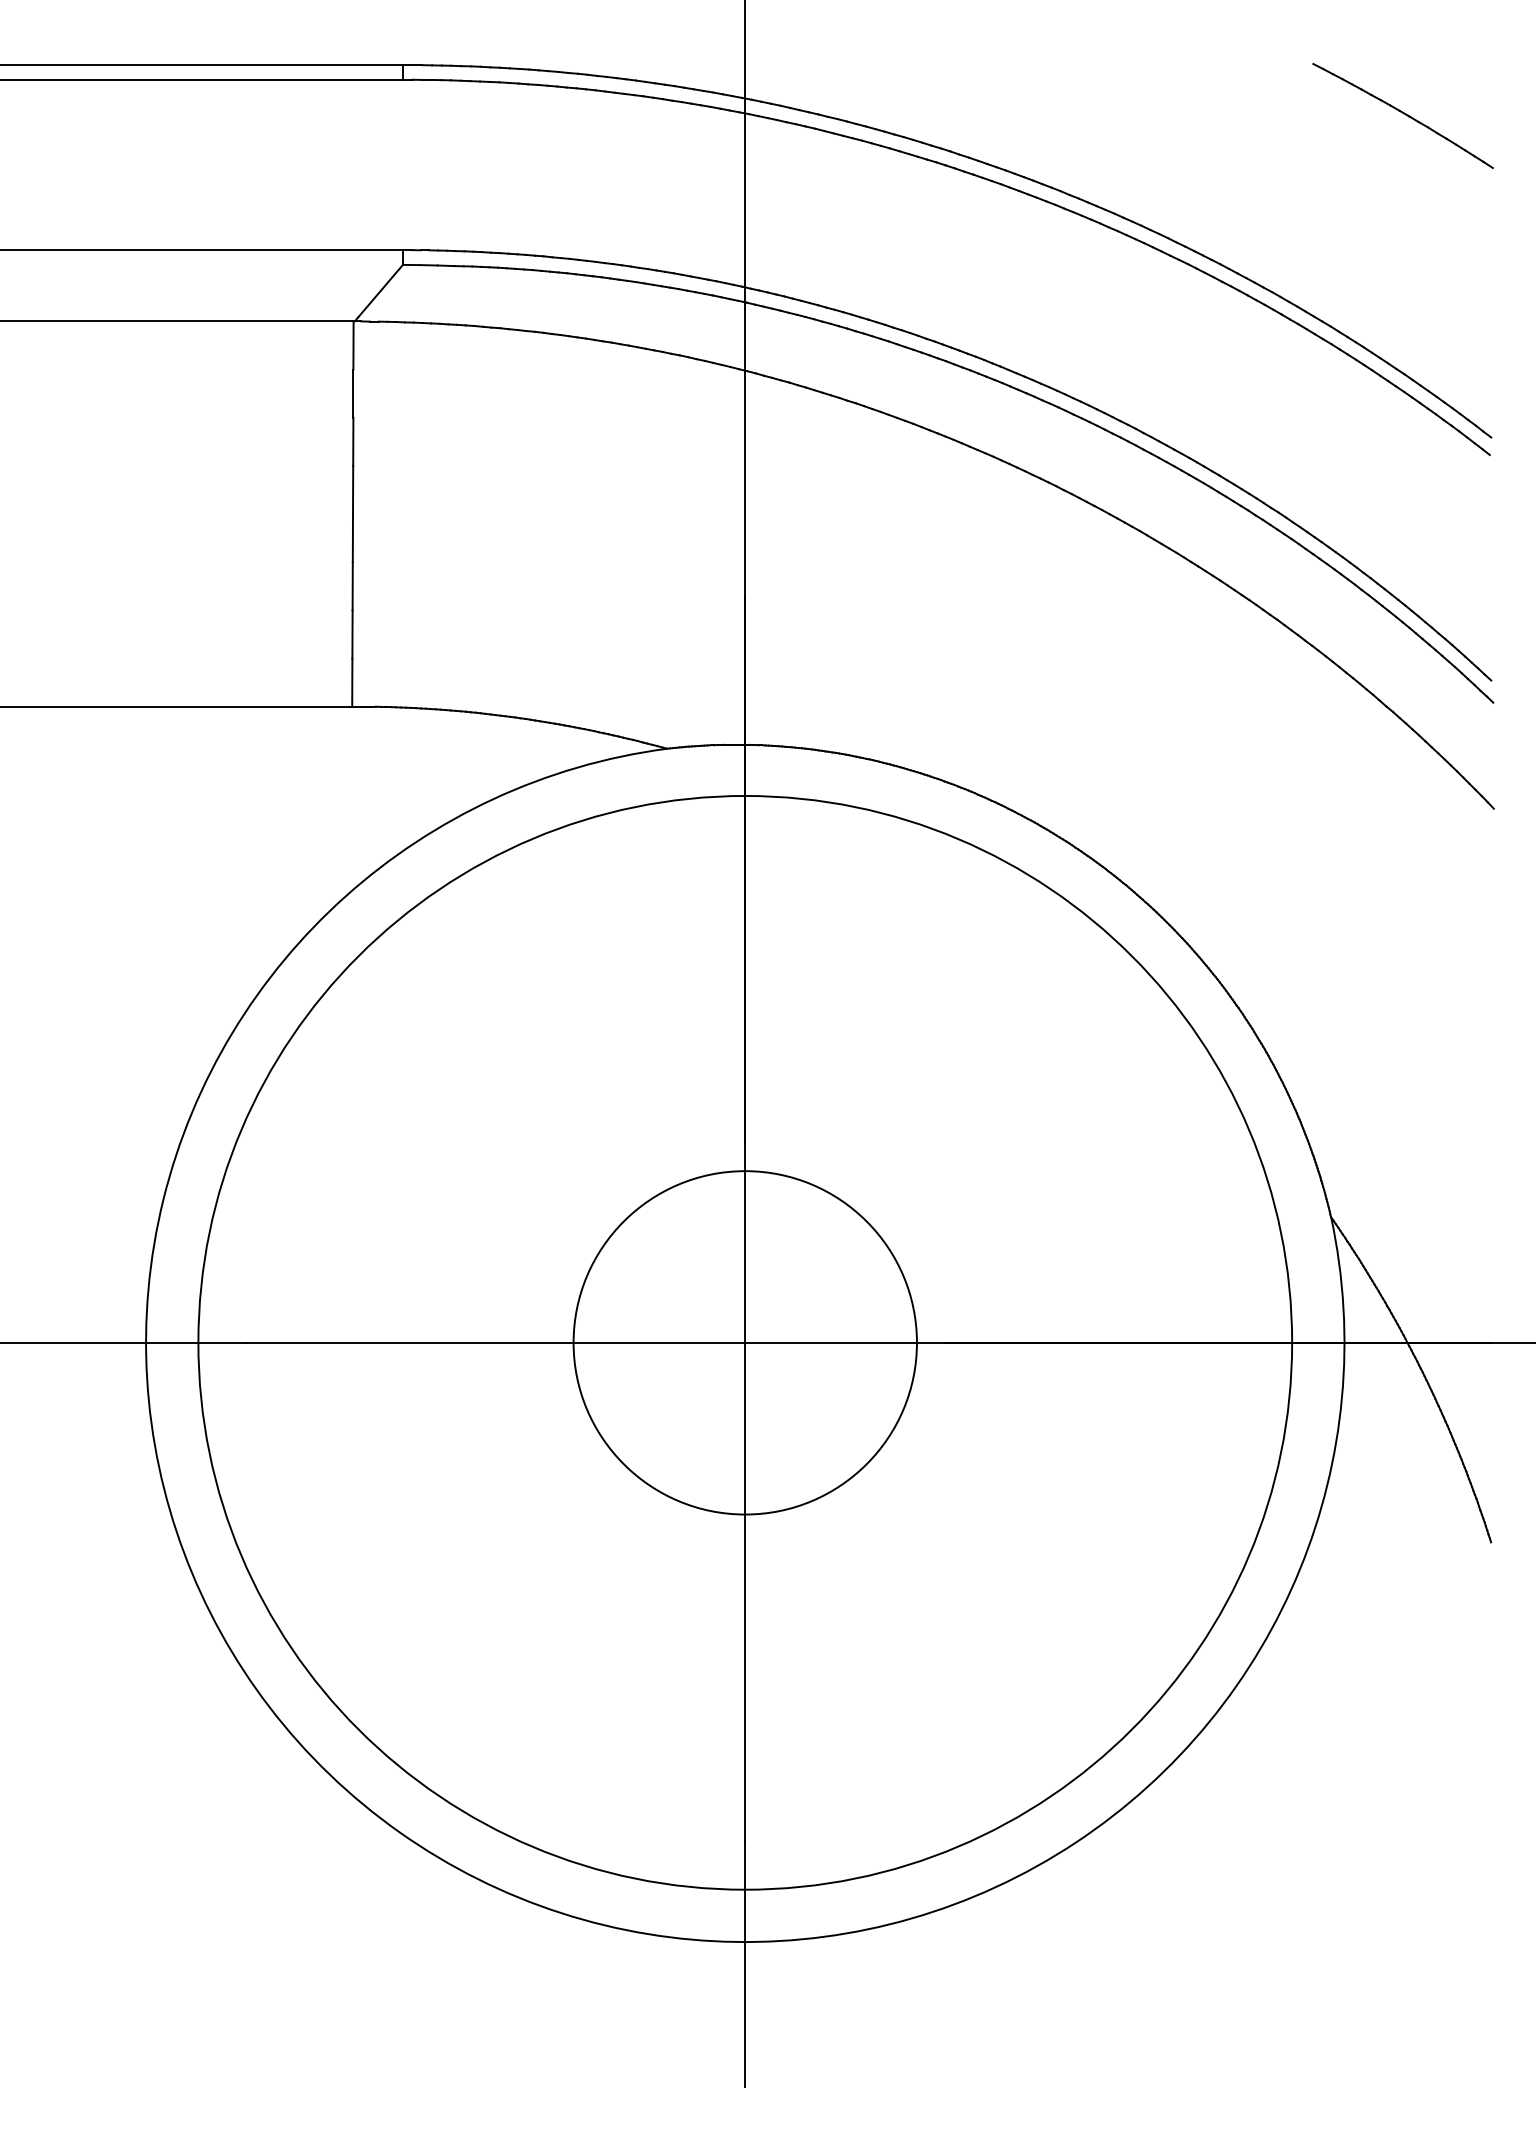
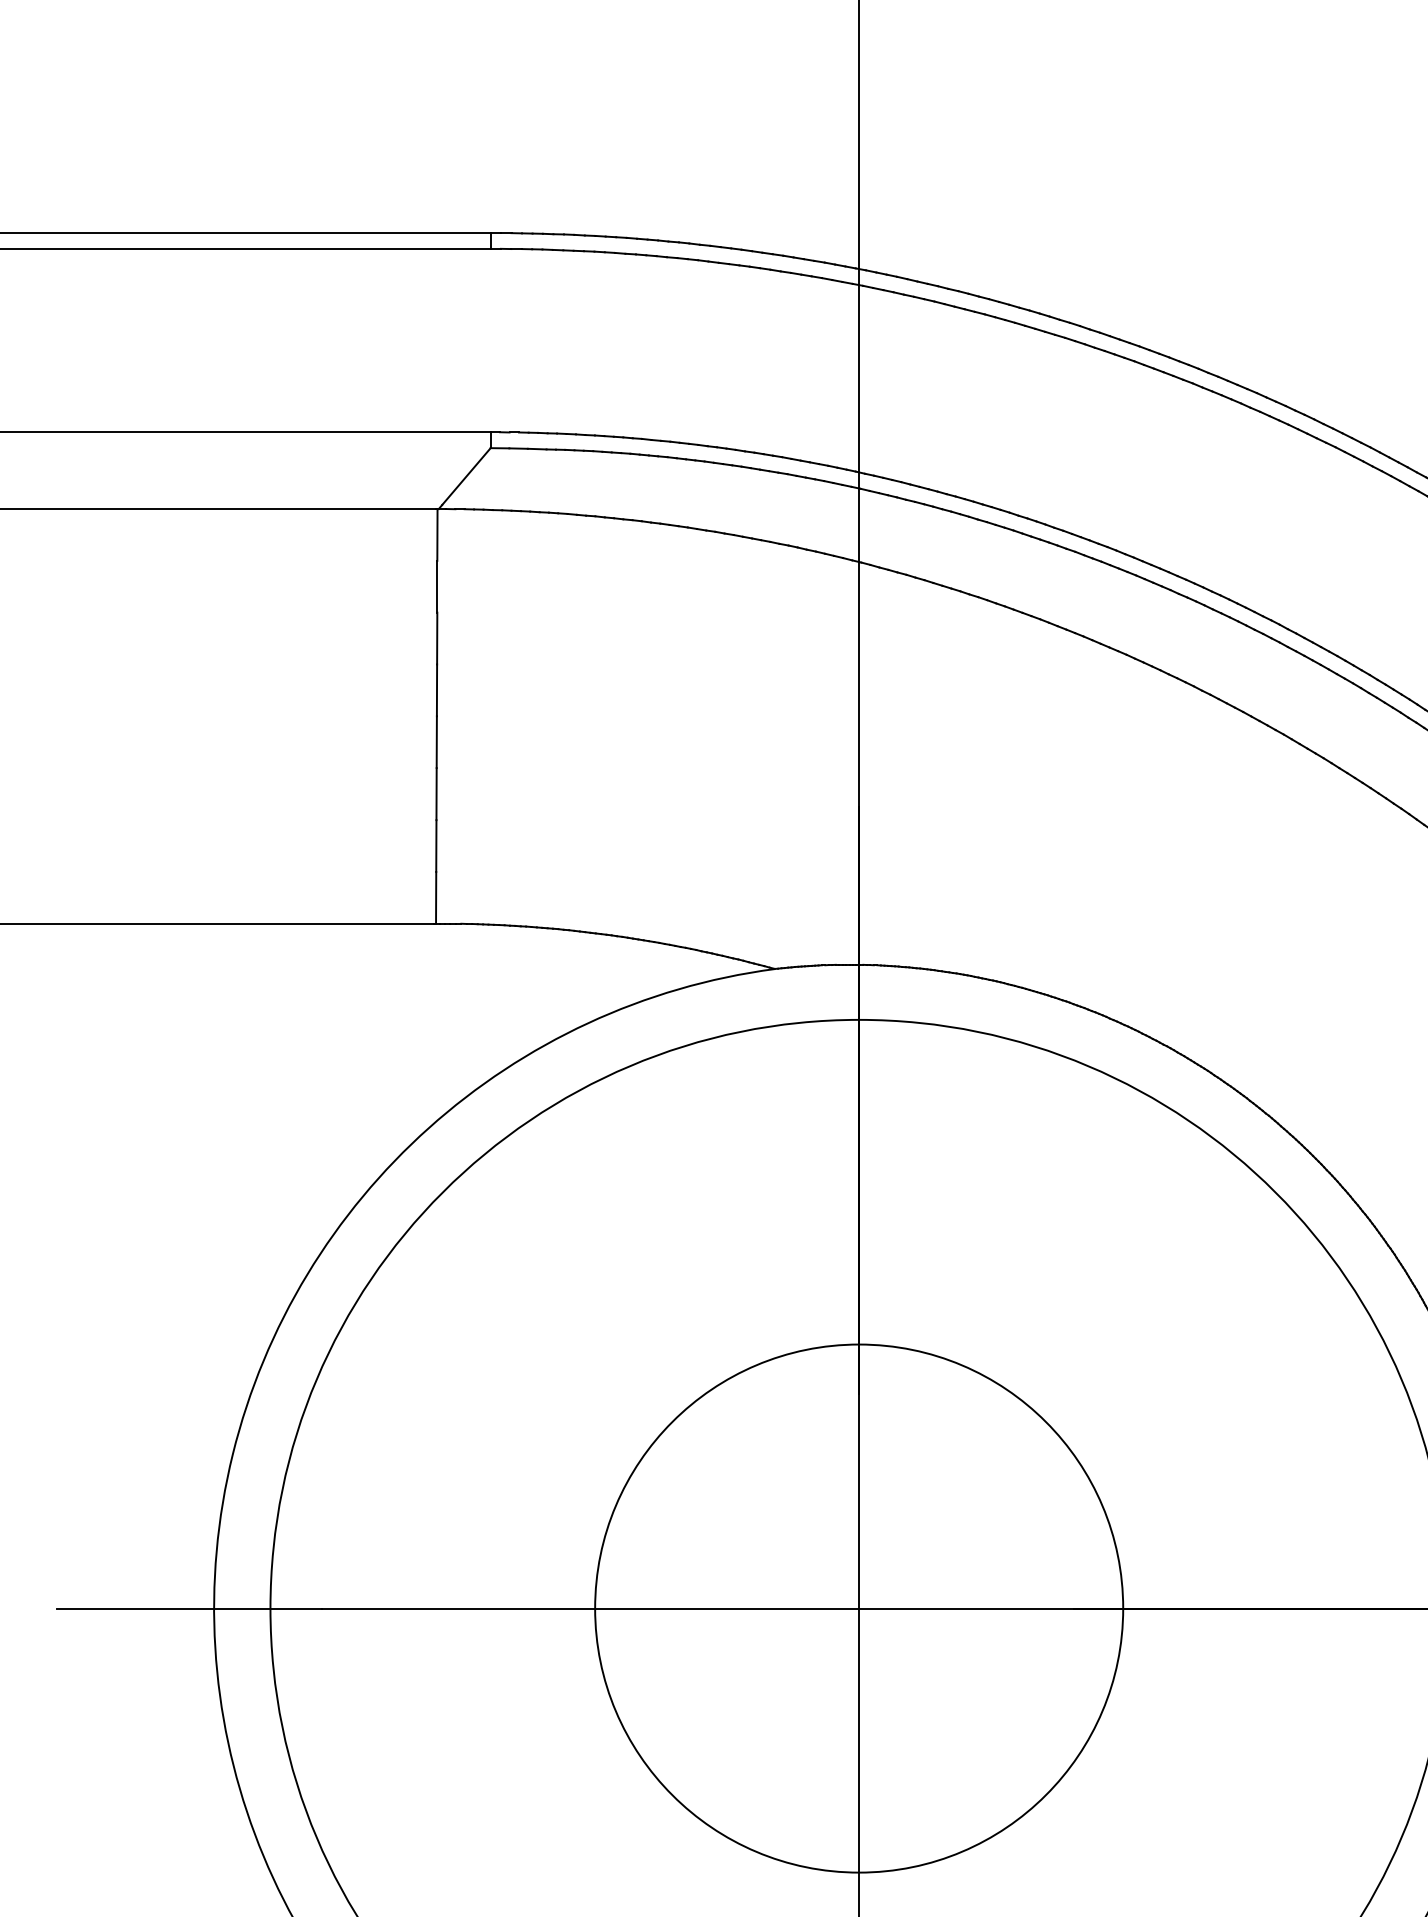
circle: (745, 1342) -> (859, 1608), size x1.43

